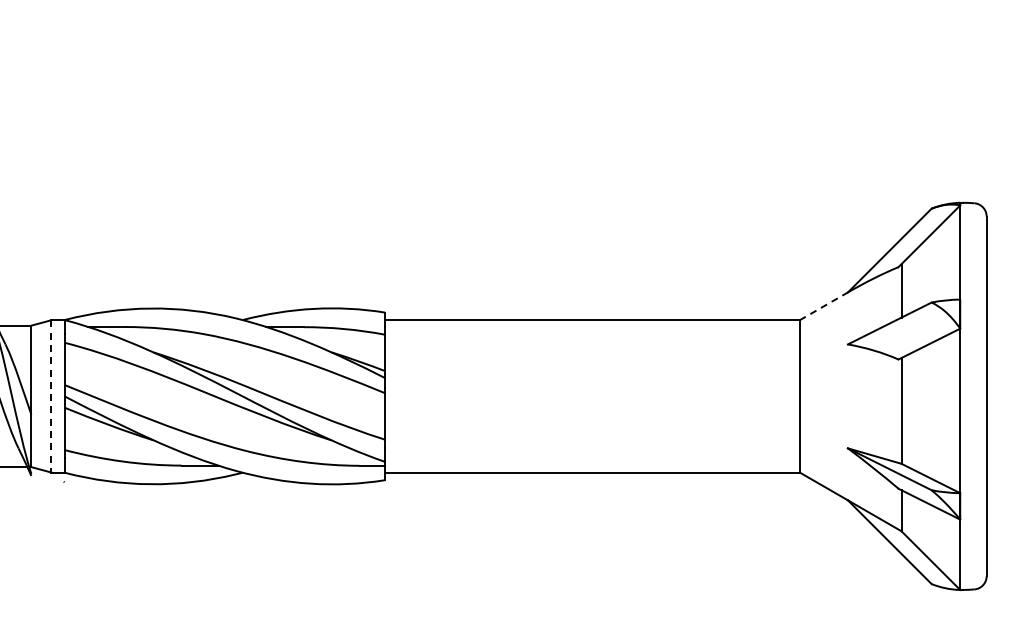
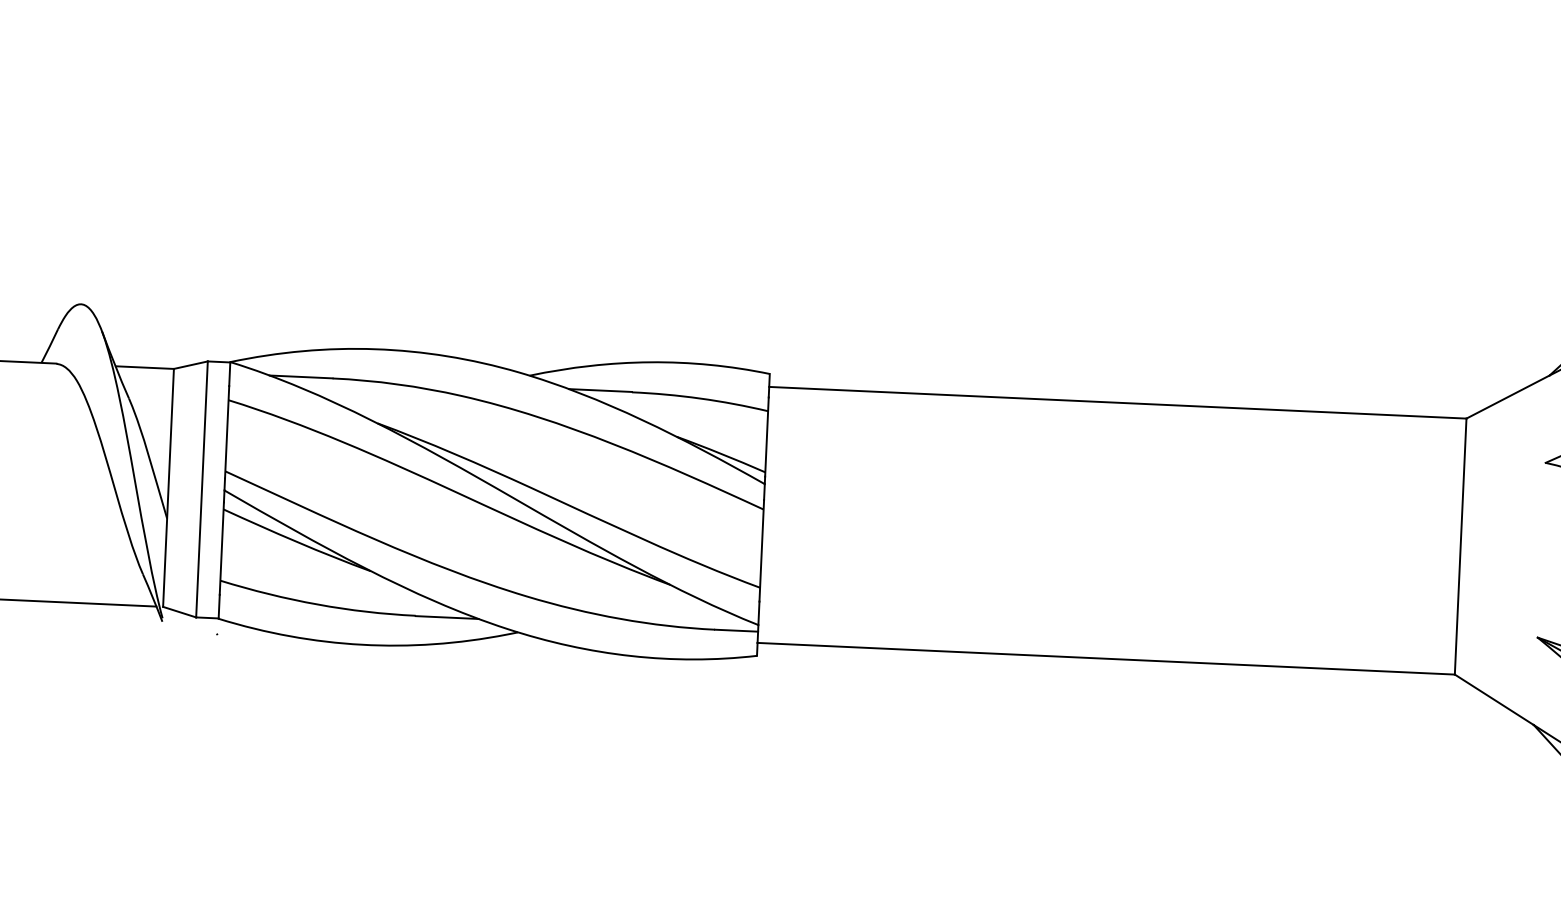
line: (823, 306) -> (1507, 397), dashed -> solid
line: (51, 396) -> (202, 489), dashed -> solid

